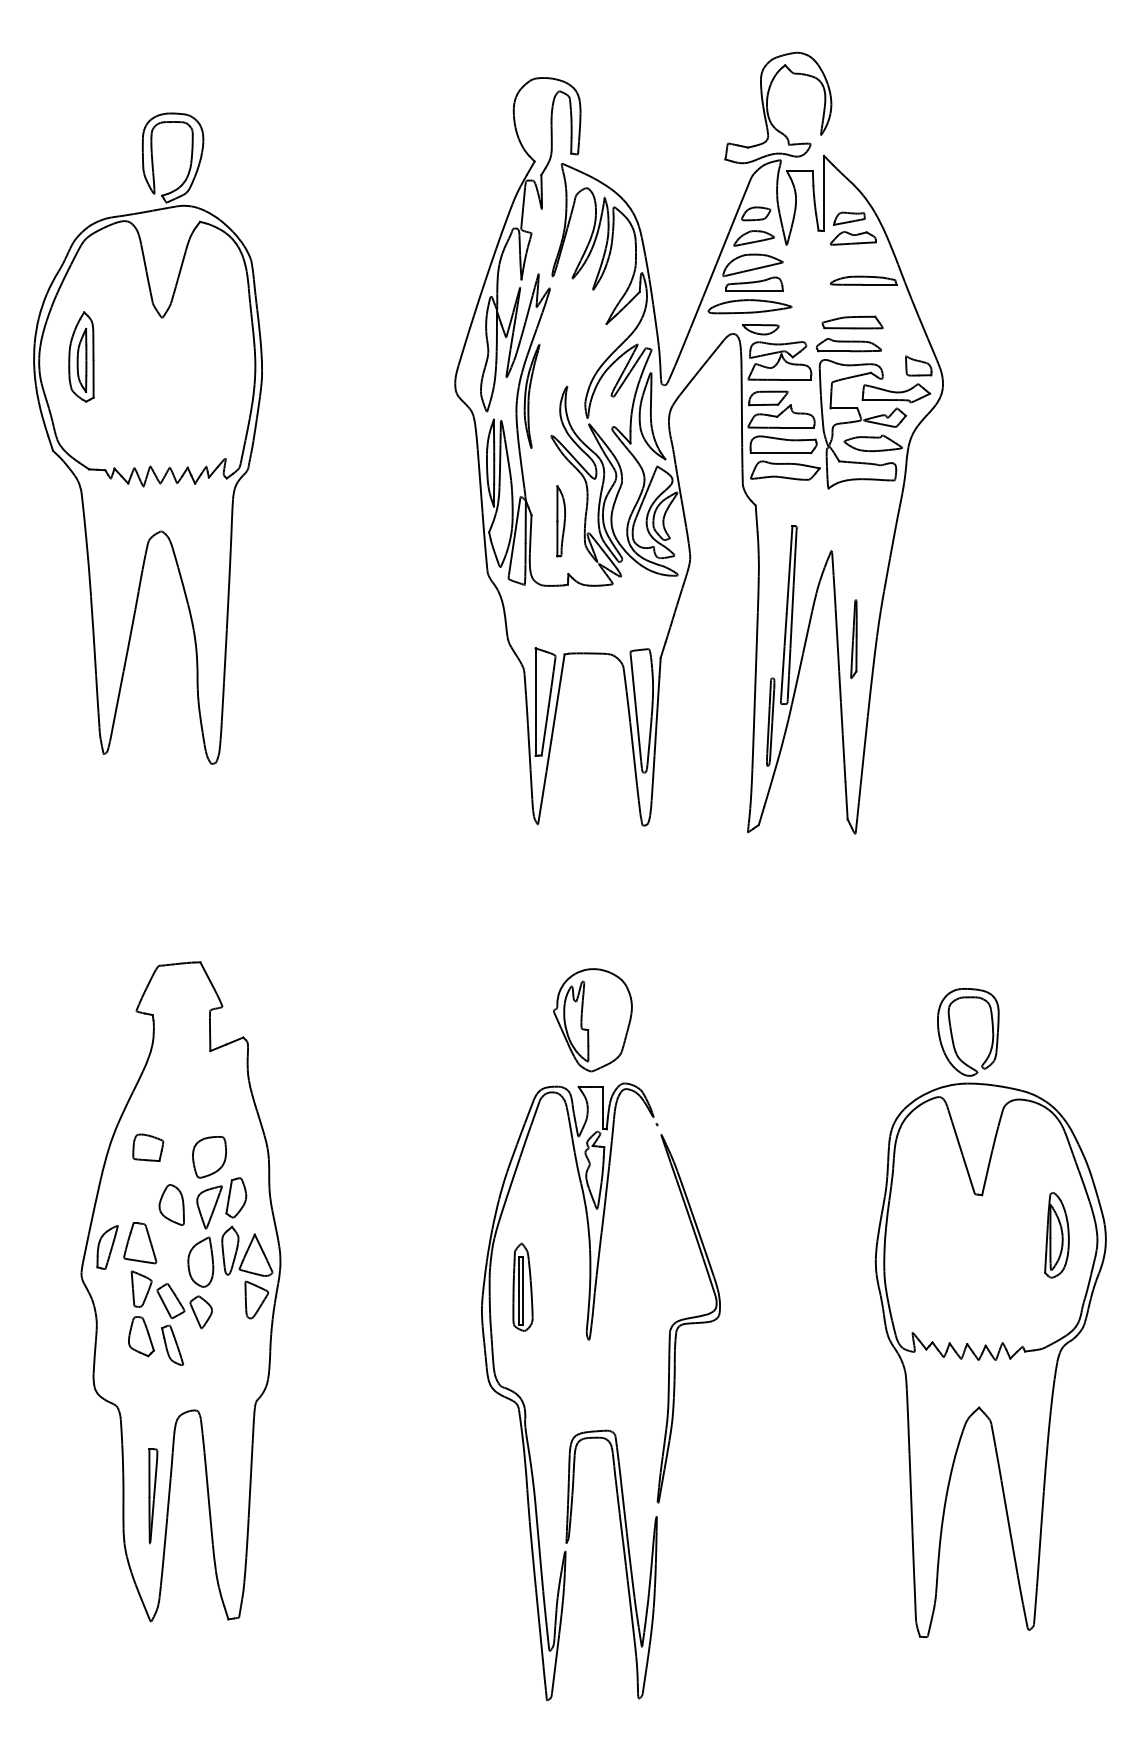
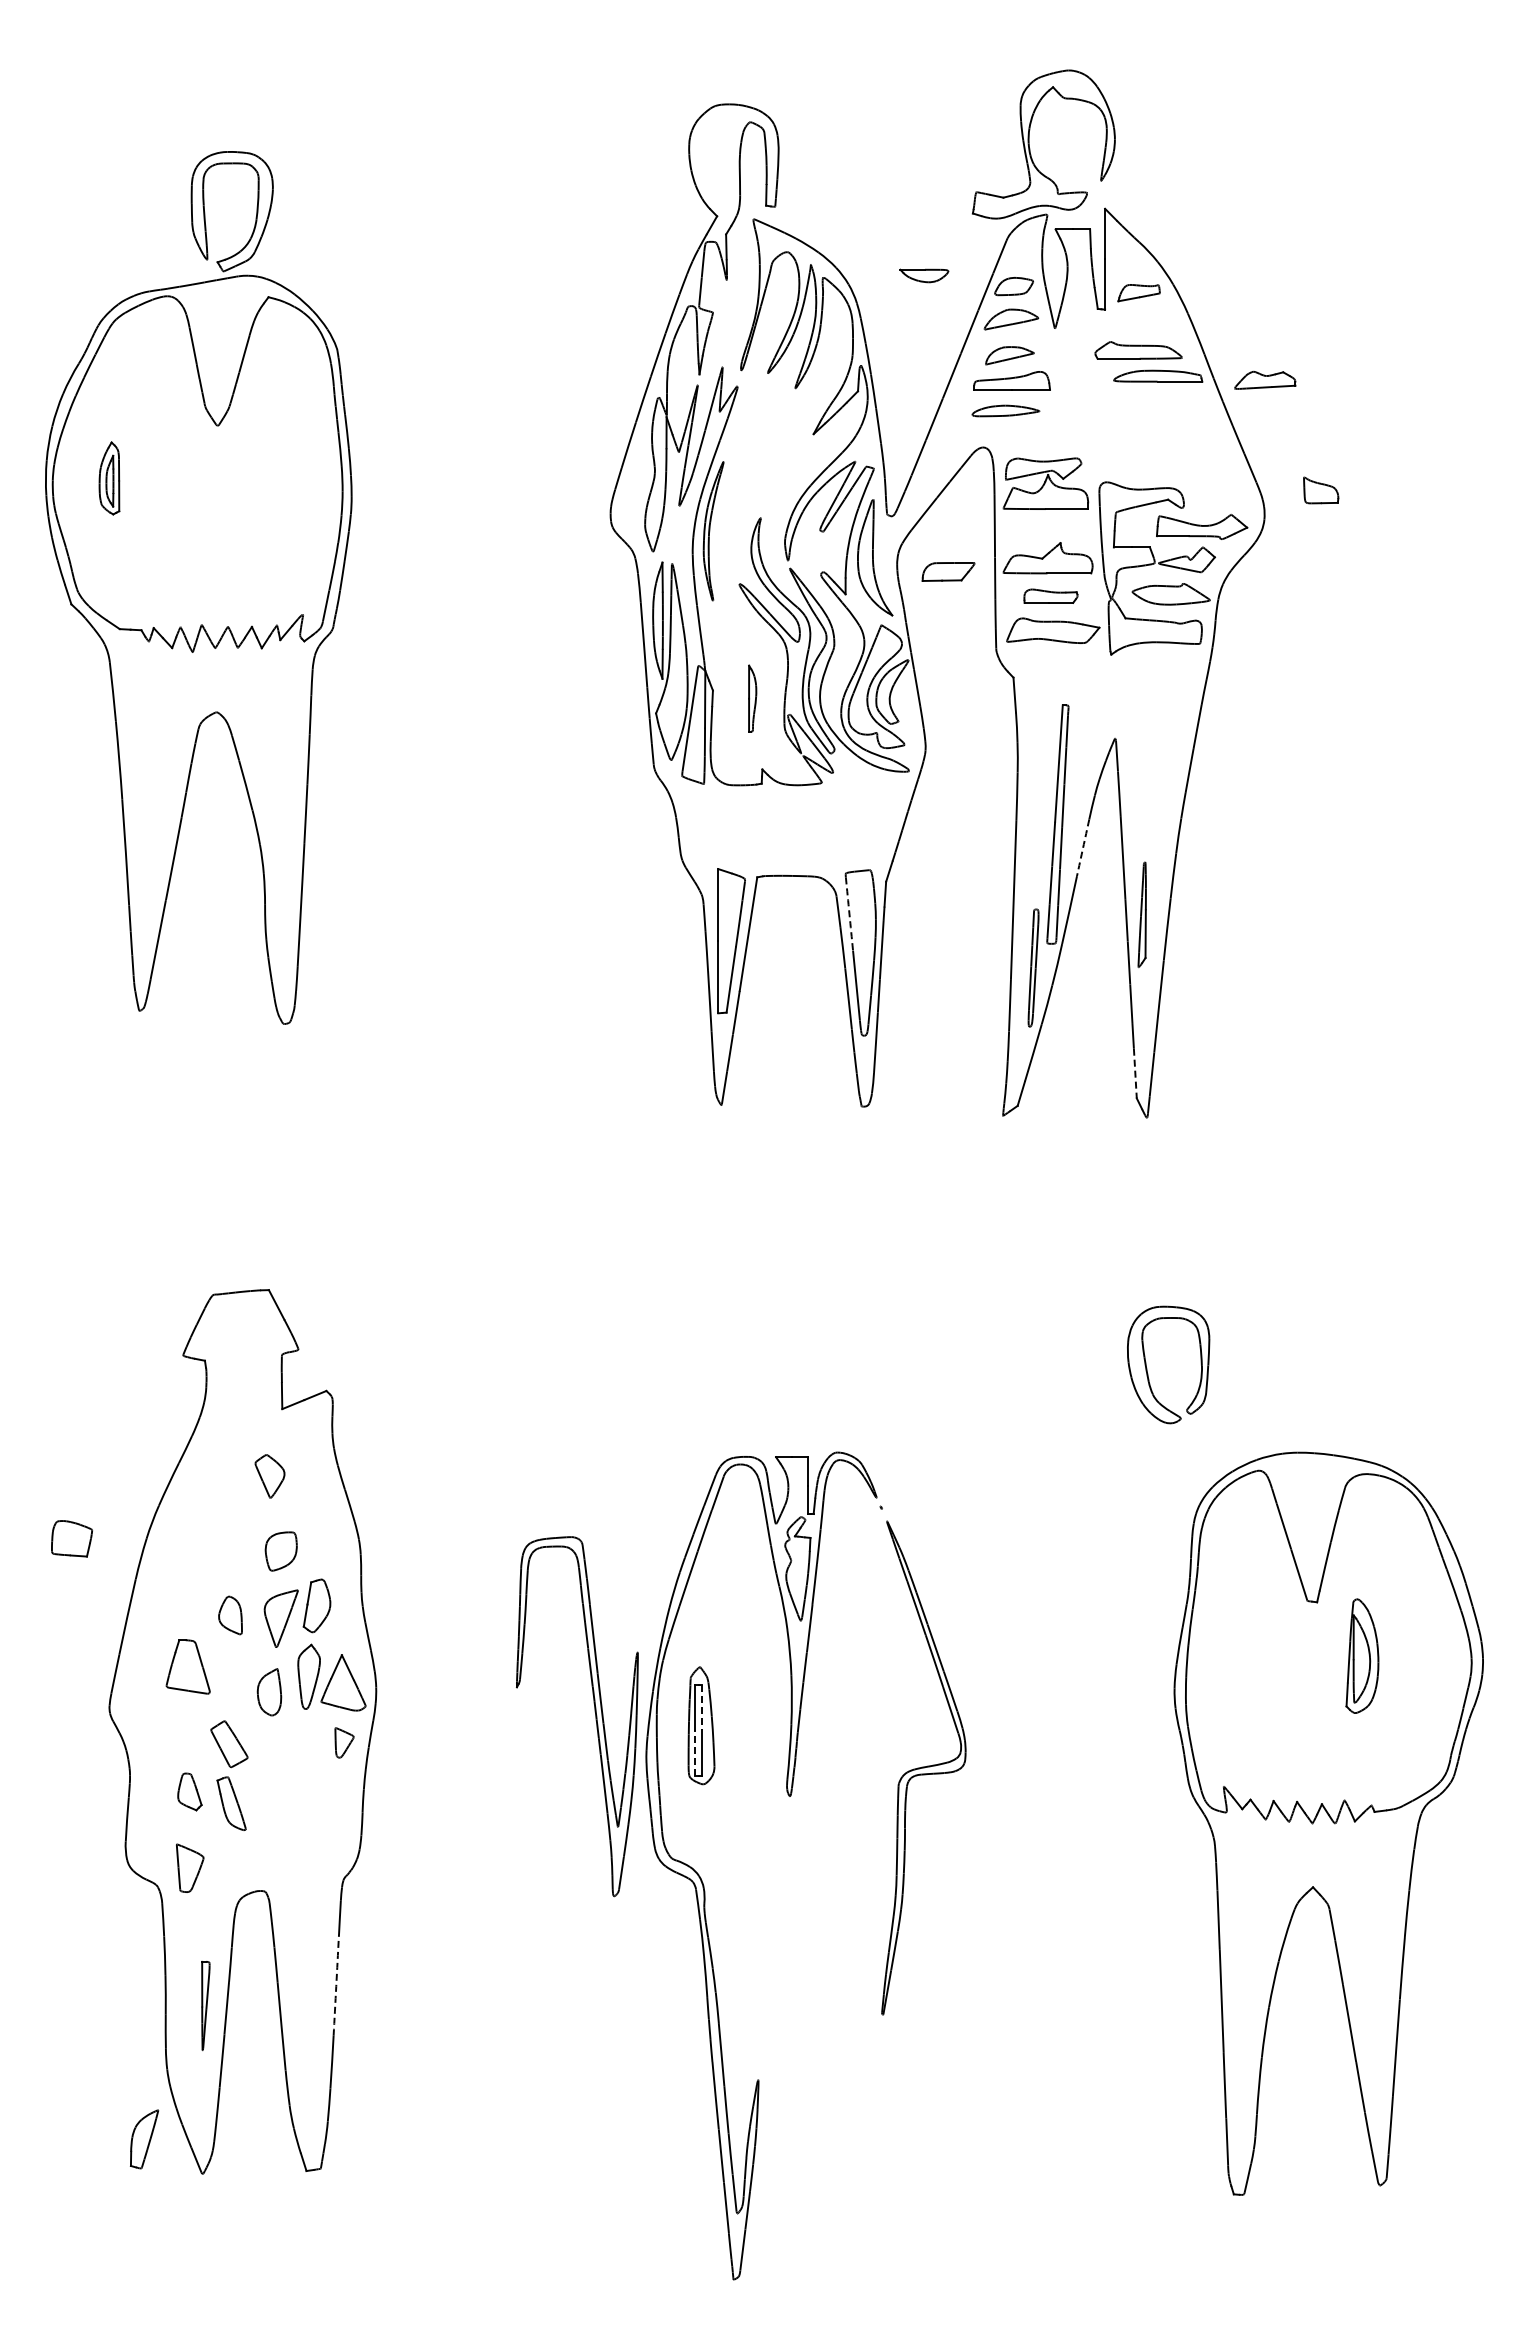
part: (853, 237) -> (1265, 379), moved
part: (752, 265) -> (1009, 355), size x0.6
part: (749, 306) -> (1005, 410), size x0.6
part: (852, 321) -> (1143, 431), removed
part: (760, 329) -> (924, 275), moved
part: (848, 345) -> (1138, 350), moved
part: (81, 357) -> (109, 478), size x0.6
part: (919, 365) -> (1321, 490), moved
part: (768, 398) -> (948, 571), moved
part: (783, 445) -> (1050, 596), size x0.6
part: (561, 521) -> (752, 698), size x0.7
arc: (807, 632) -> (1083, 847), solid -> dashed
part: (853, 638) -> (1141, 914), moved
arc: (633, 681) -> (849, 913), solid -> dashed
line: (846, 800) -> (1135, 1073), solid -> dashed
part: (593, 1020) -> (795, 1367), removed
part: (952, 1034) -> (1147, 1368), moved
part: (147, 1147) -> (71, 1538), moved
part: (209, 1157) -> (281, 1551), size x0.7
part: (171, 1205) -> (230, 1615), size x0.7
part: (1057, 1234) -> (1362, 1655), moved
part: (107, 1247) -> (144, 2139), moved
part: (200, 1262) -> (269, 1692), size x0.7
line: (523, 1273) -> (702, 1707), solid -> dashed
part: (141, 1288) -> (190, 1867), moved
part: (256, 1299) -> (344, 1742), size x0.6
line: (518, 1307) -> (695, 1752), solid -> dashed
part: (200, 1312) -> (269, 1476), moved
part: (141, 1336) -> (189, 1791), size x0.7
arc: (250, 1481) -> (336, 1986), solid -> dashed
part: (153, 1495) -> (205, 2005), size x0.7
part: (624, 1561) -> (594, 1712), moved

